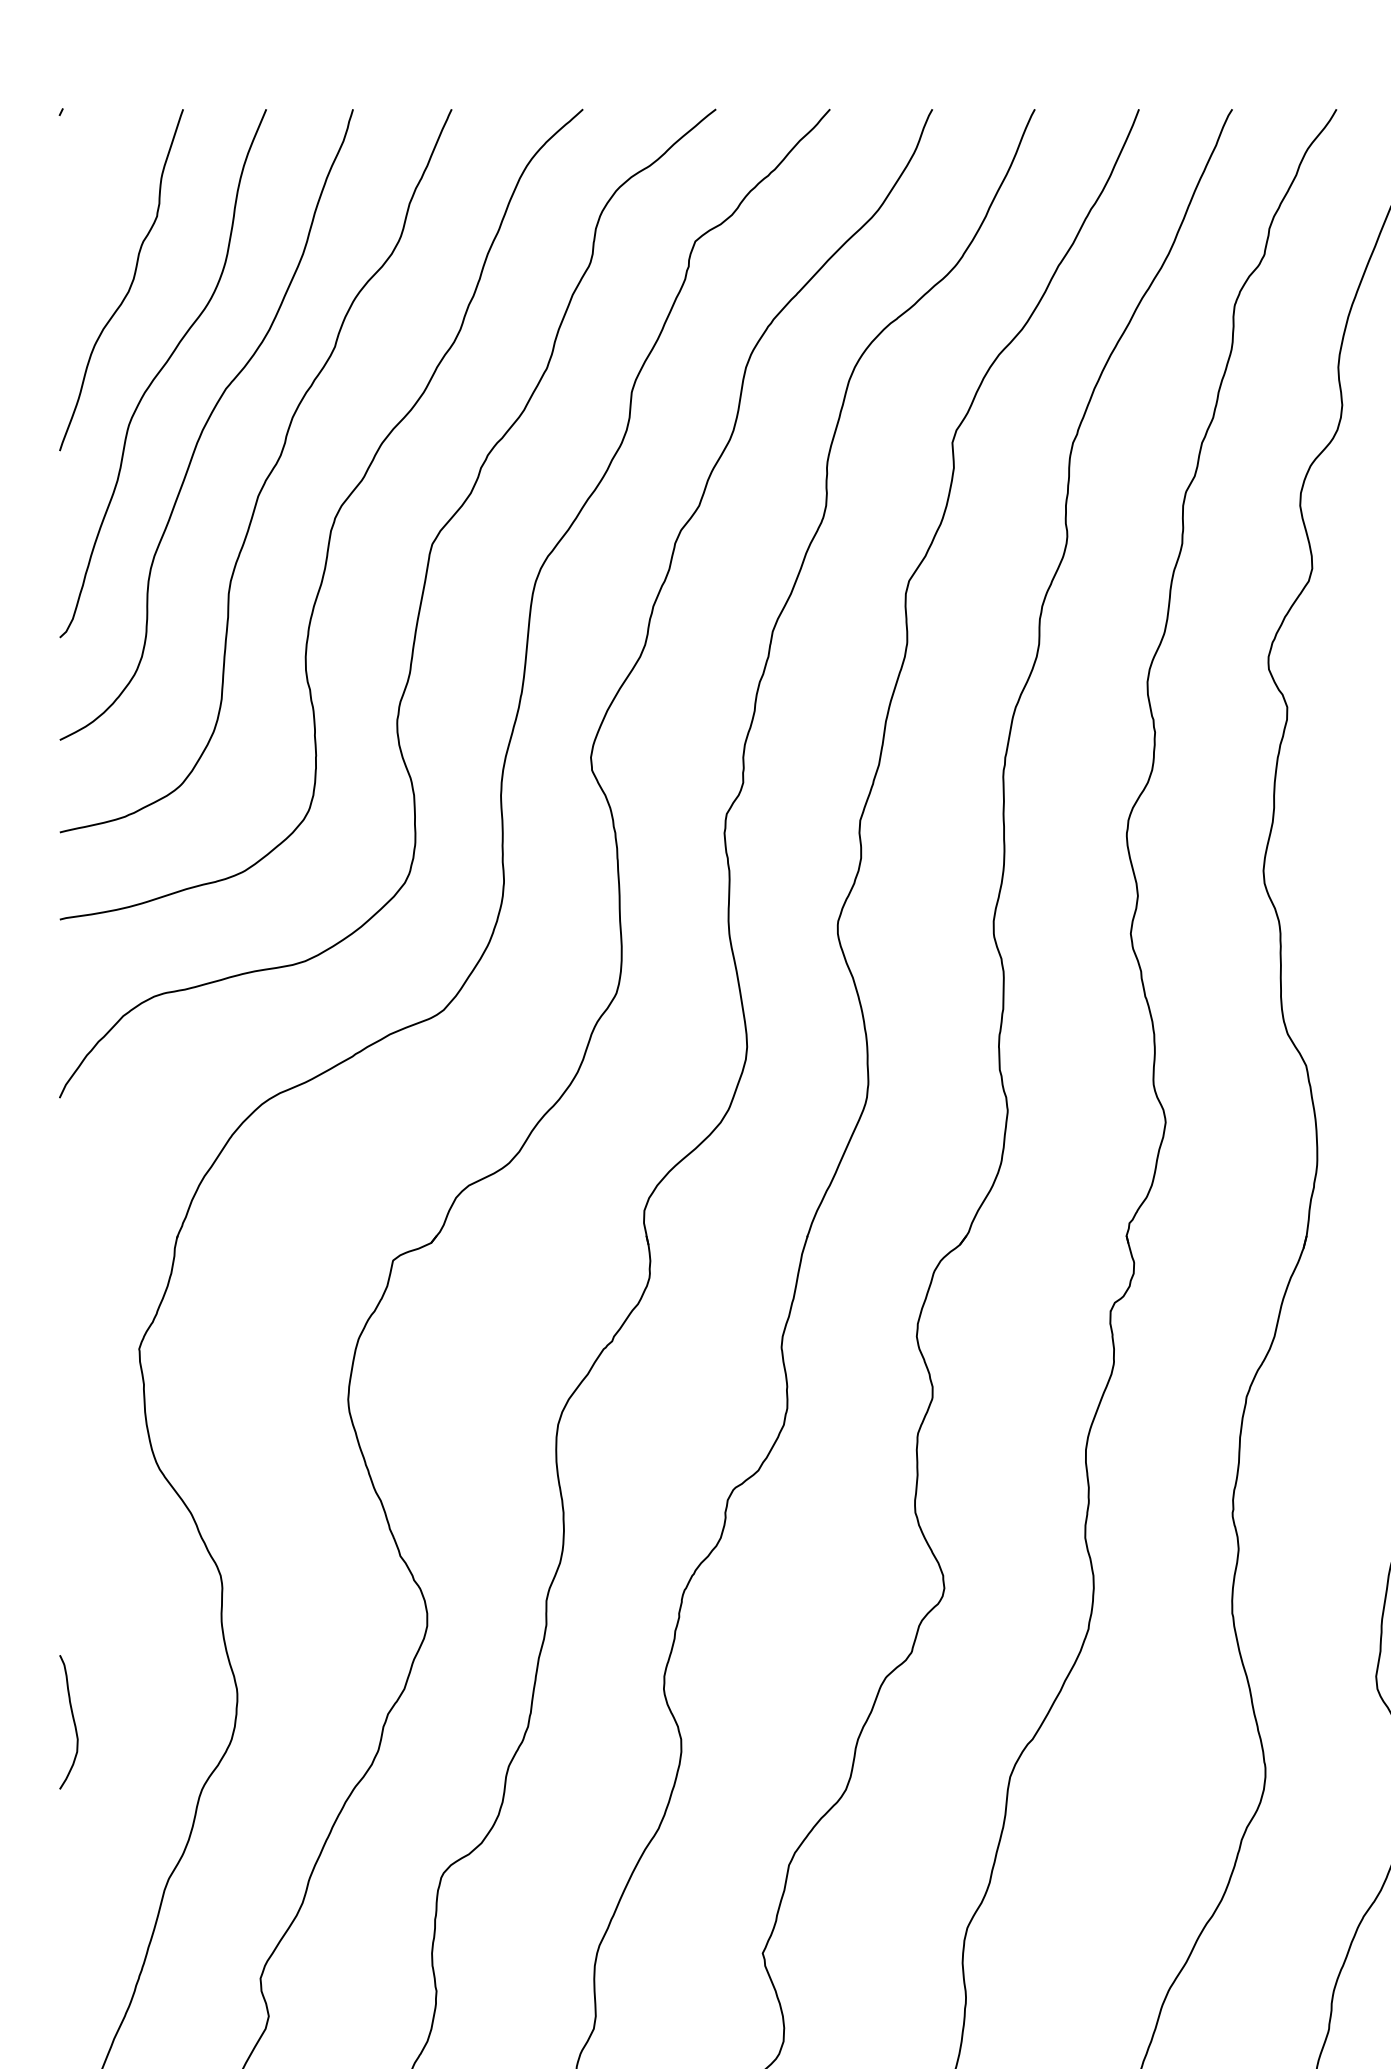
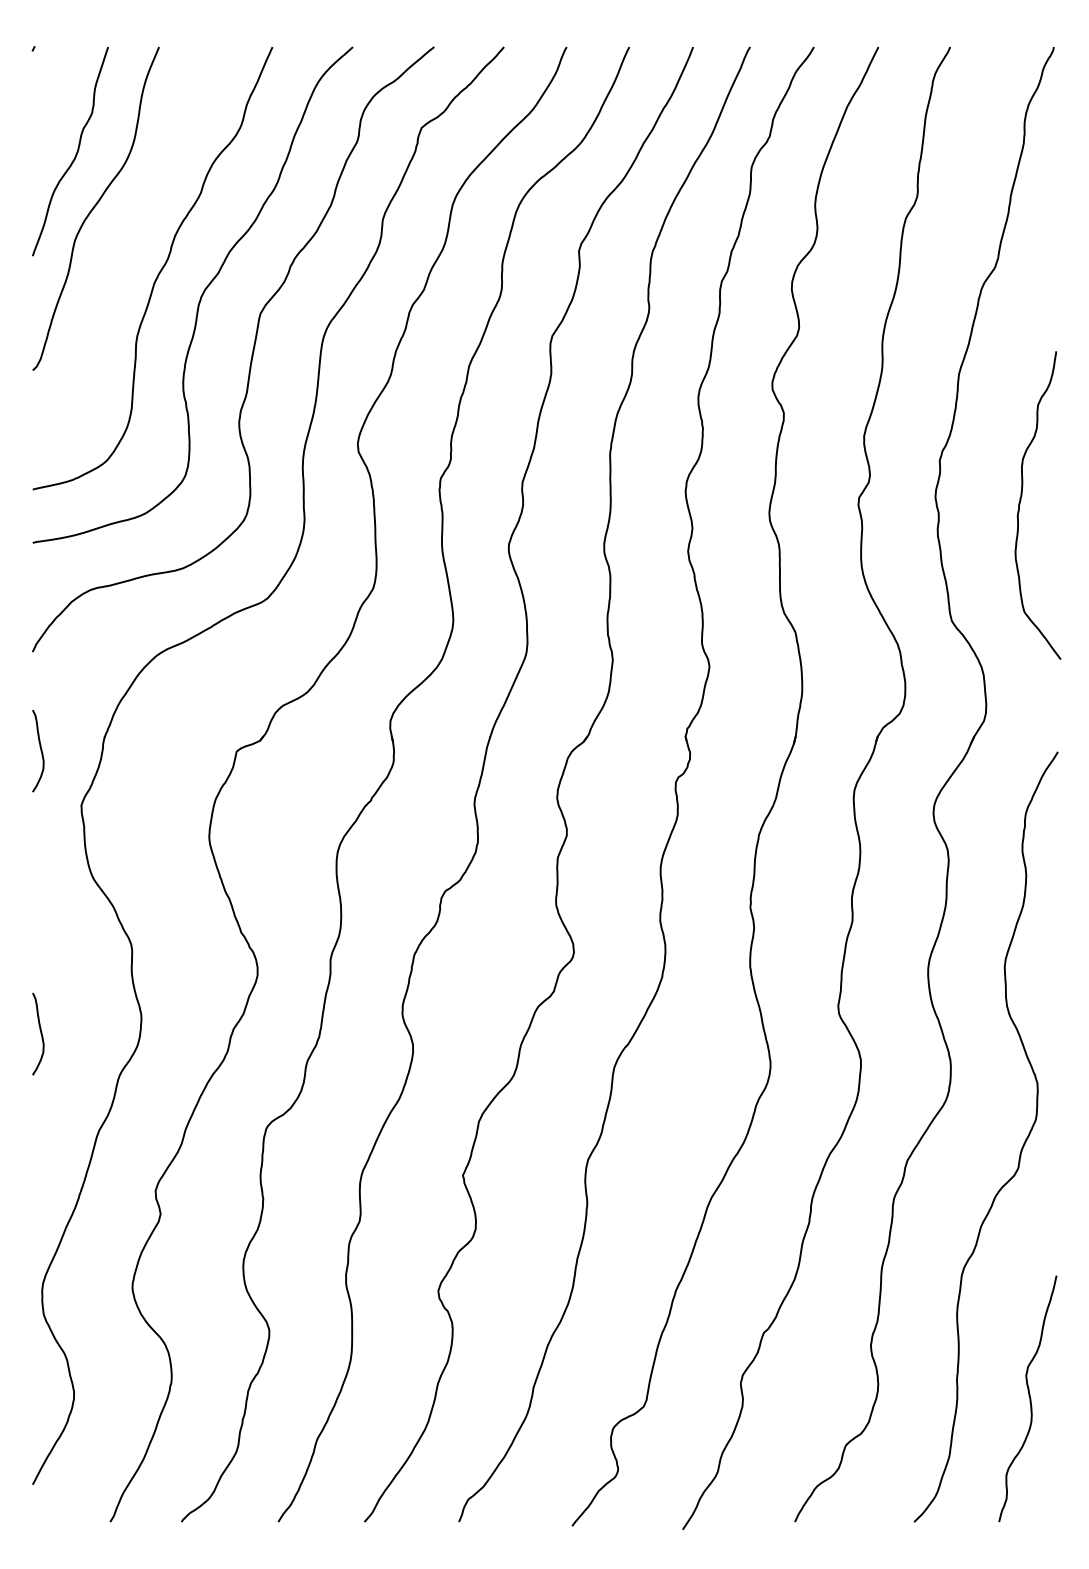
curve: (206, 425) -> (122, 240), removed
curve: (72, 1258) -> (40, 750), added

